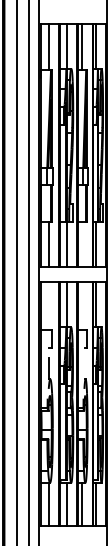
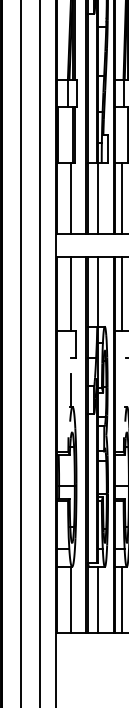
line: (82, 244) -> (122, 198), added
line: (49, 306) -> (71, 294), added
line: (82, 306) -> (122, 294), added

